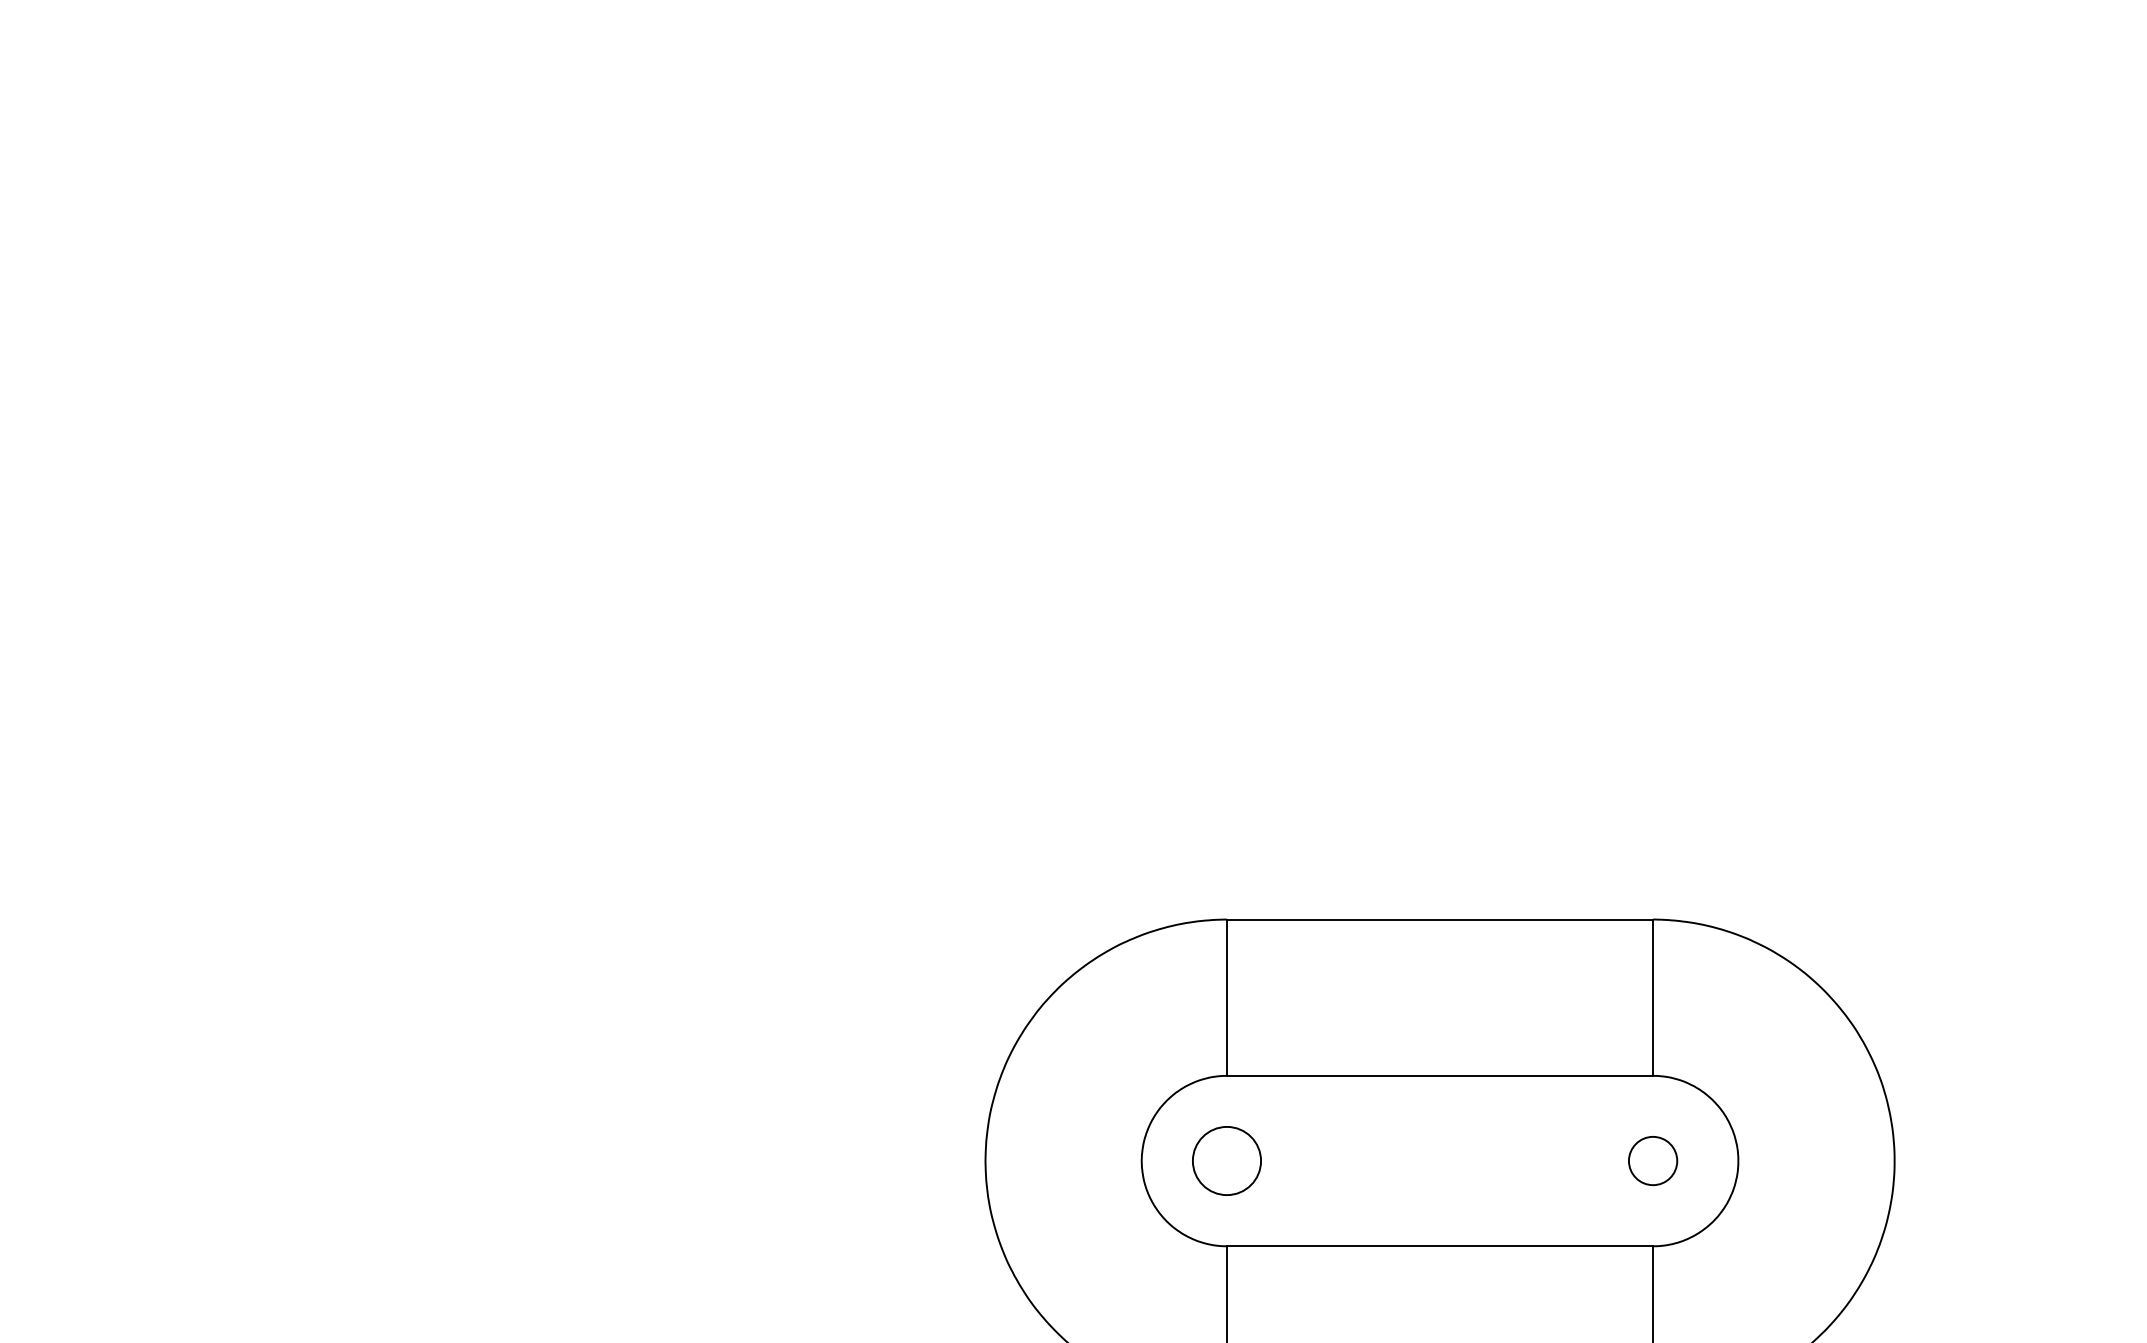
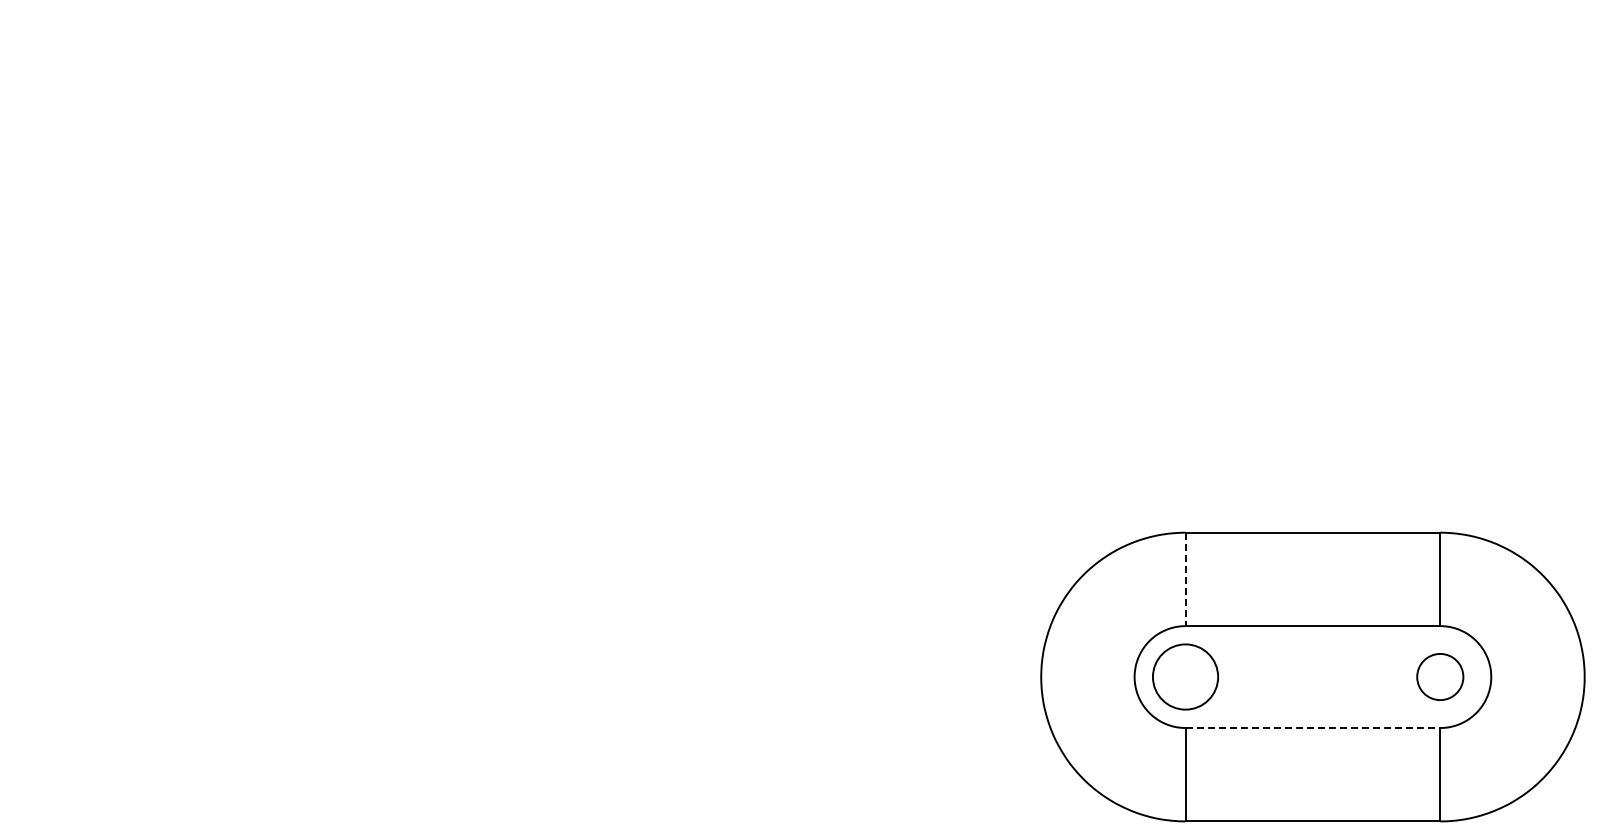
line: (1226, 997) -> (1185, 579), solid -> dashed
circle: (1226, 1160) -> (1185, 676), size x1.6
circle: (1651, 1160) -> (1439, 676), size x1.6
line: (1440, 1245) -> (1313, 727), solid -> dashed

